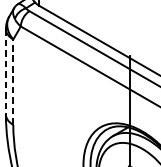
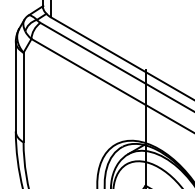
line: (5, 71) -> (15, 86), dashed -> solid
line: (13, 82) -> (23, 97), dashed -> solid

